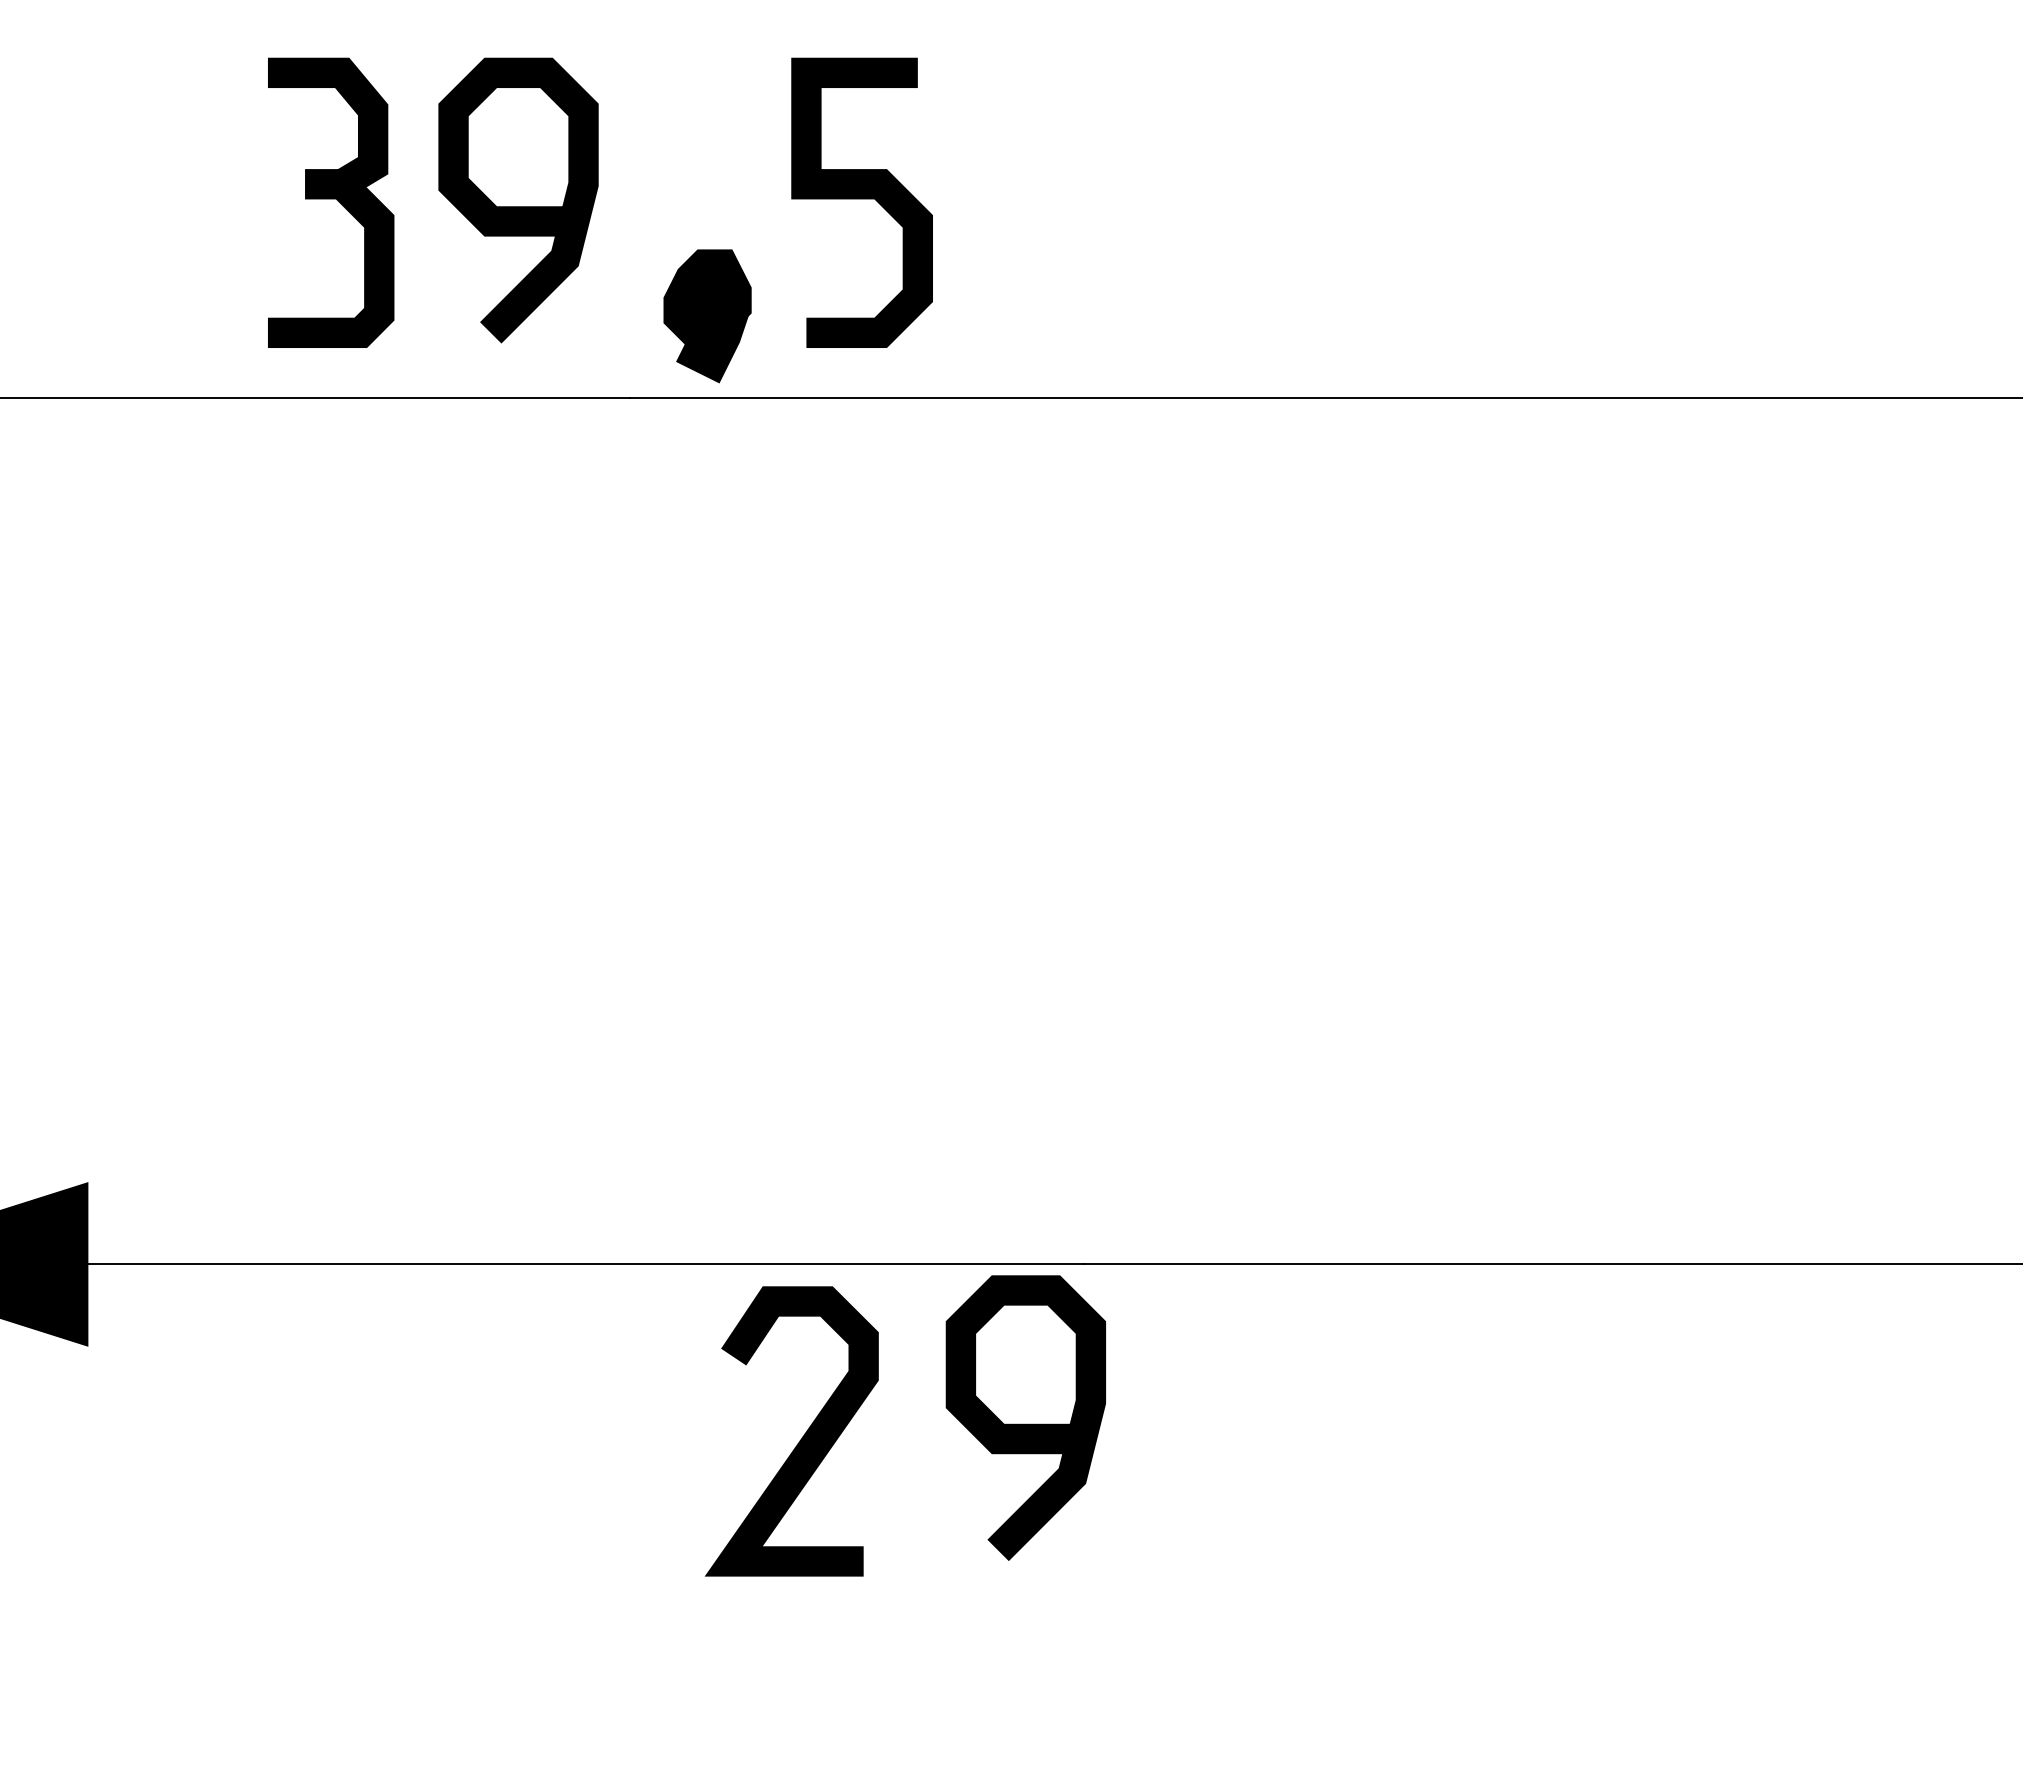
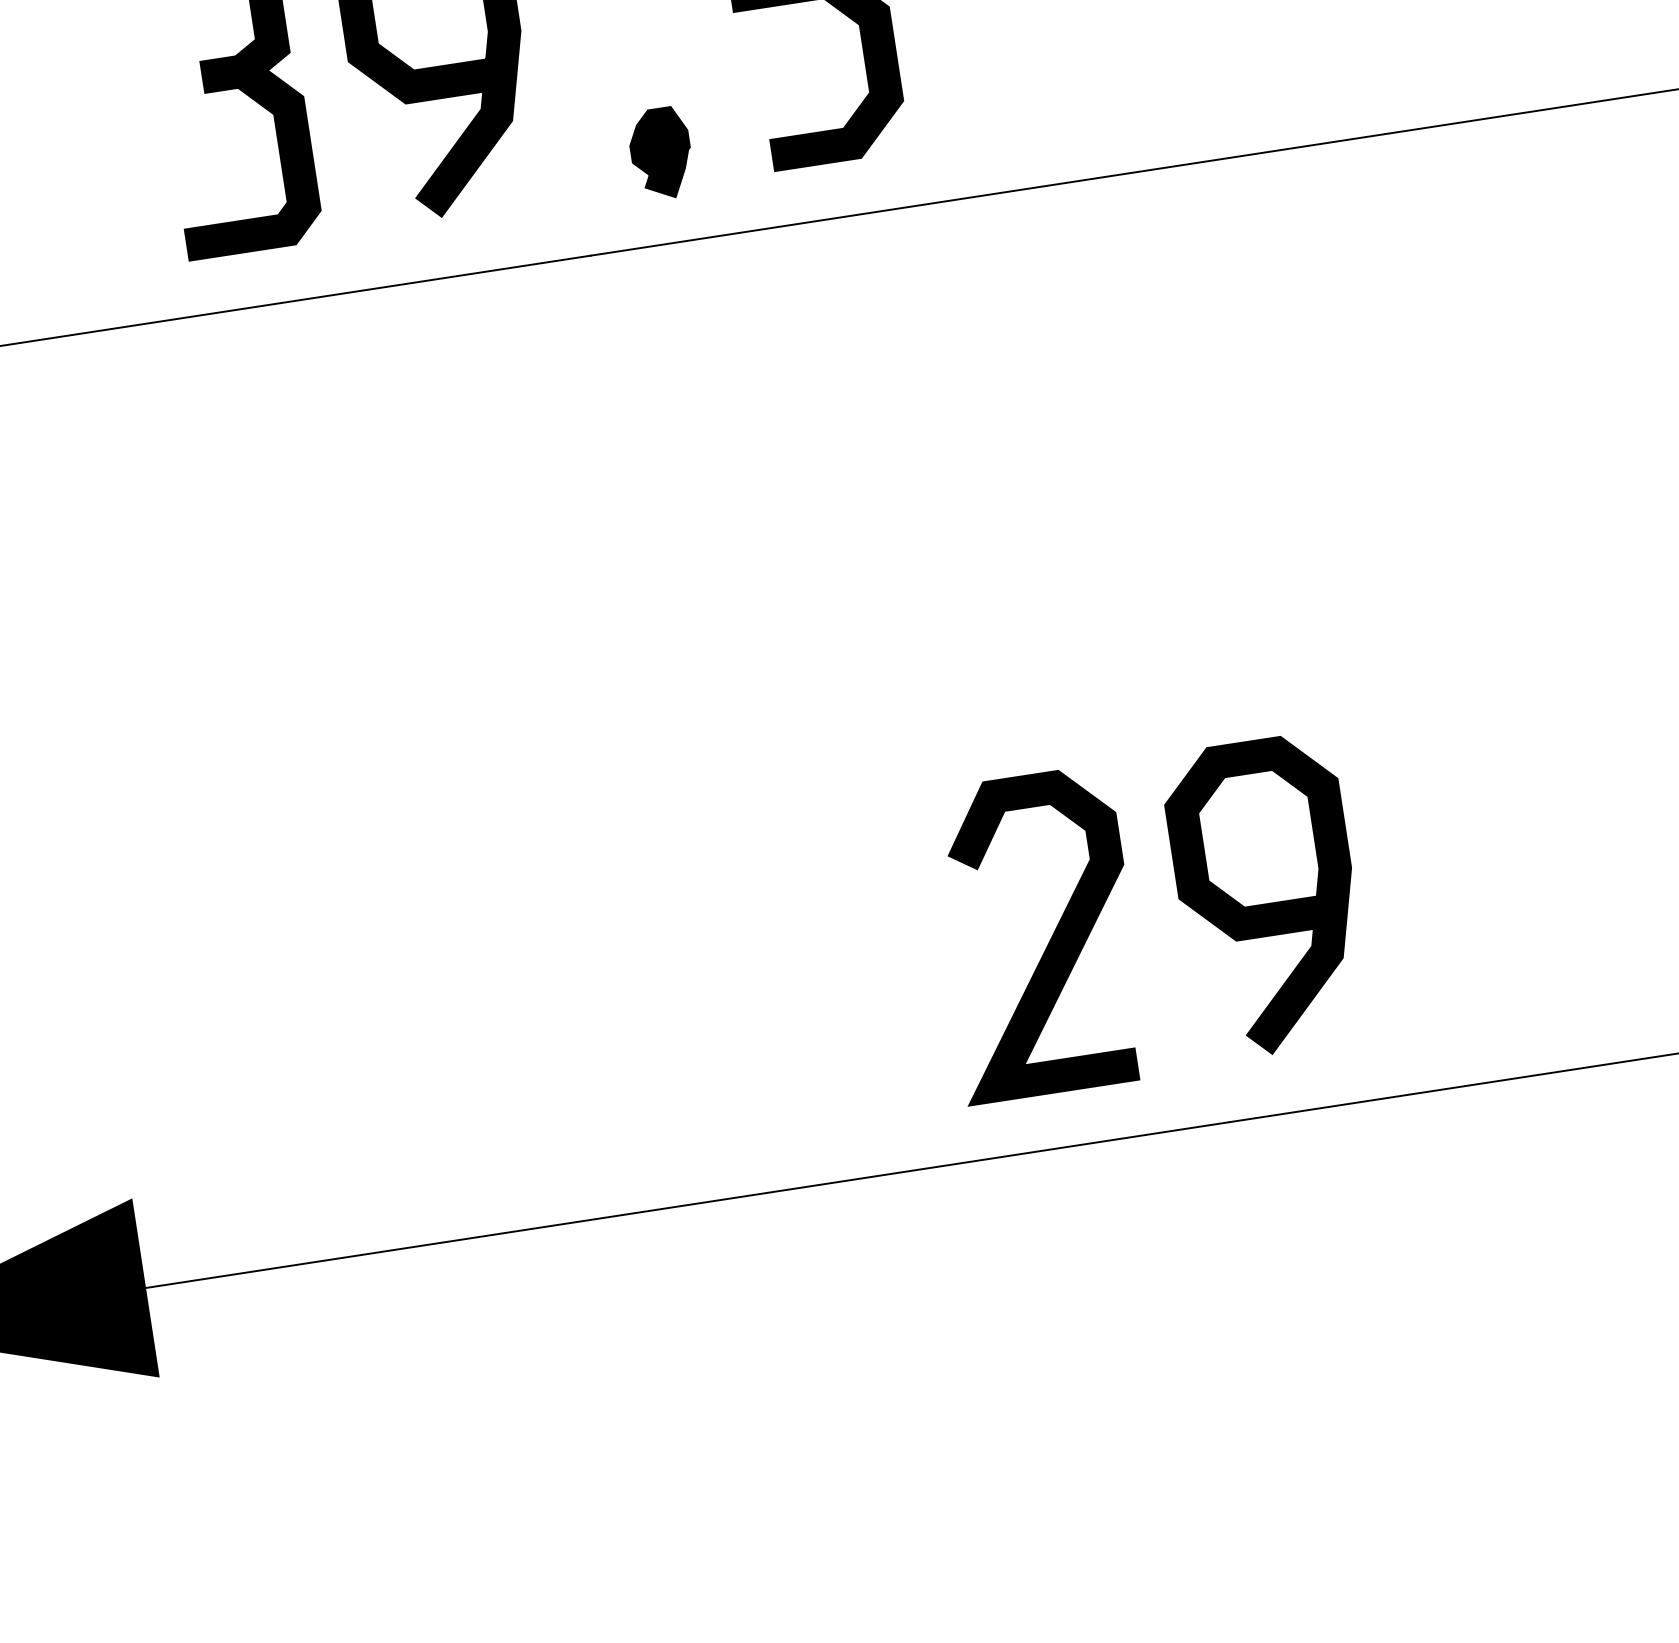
part: (706, 315) -> (660, 153), size x0.62
curve: (1025, 1423) -> (1267, 902), moved
curve: (800, 1439) -> (1048, 941), moved

